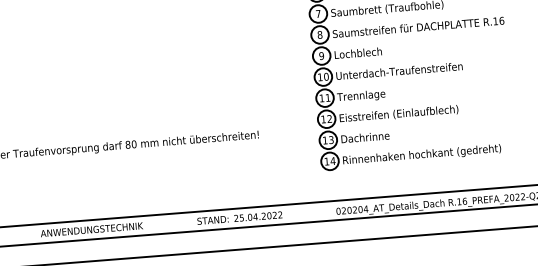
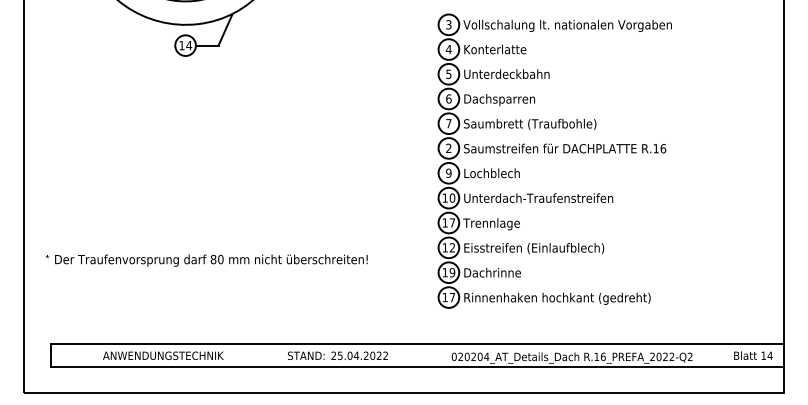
text: (319, 35) -> (448, 148), 8 -> 2
text: (328, 97) -> (452, 222), 11 -> 17
text: (331, 139) -> (452, 272), 13 -> 19
text: (333, 161) -> (452, 297), 14 -> 17

